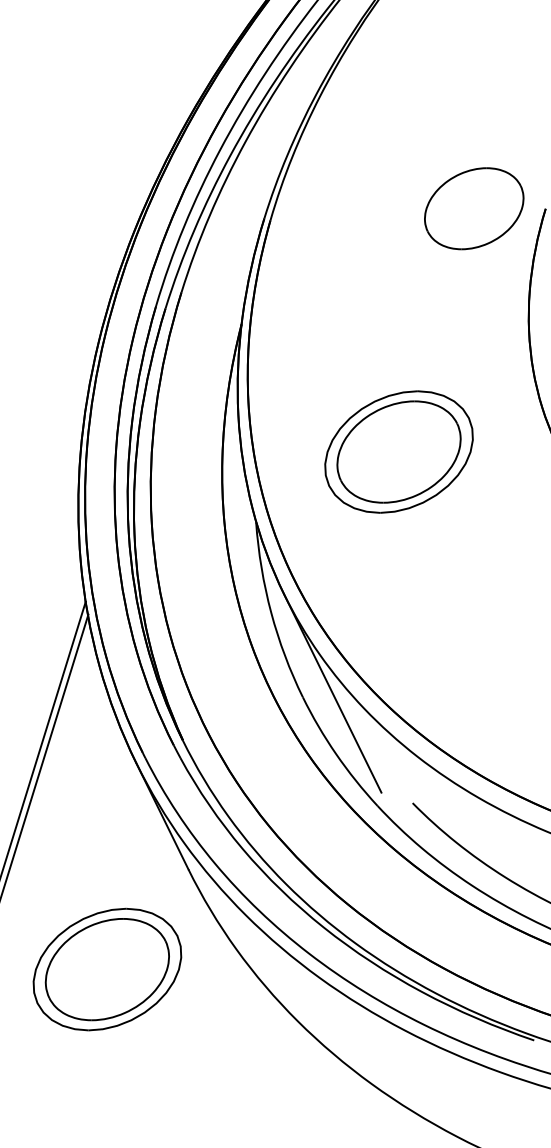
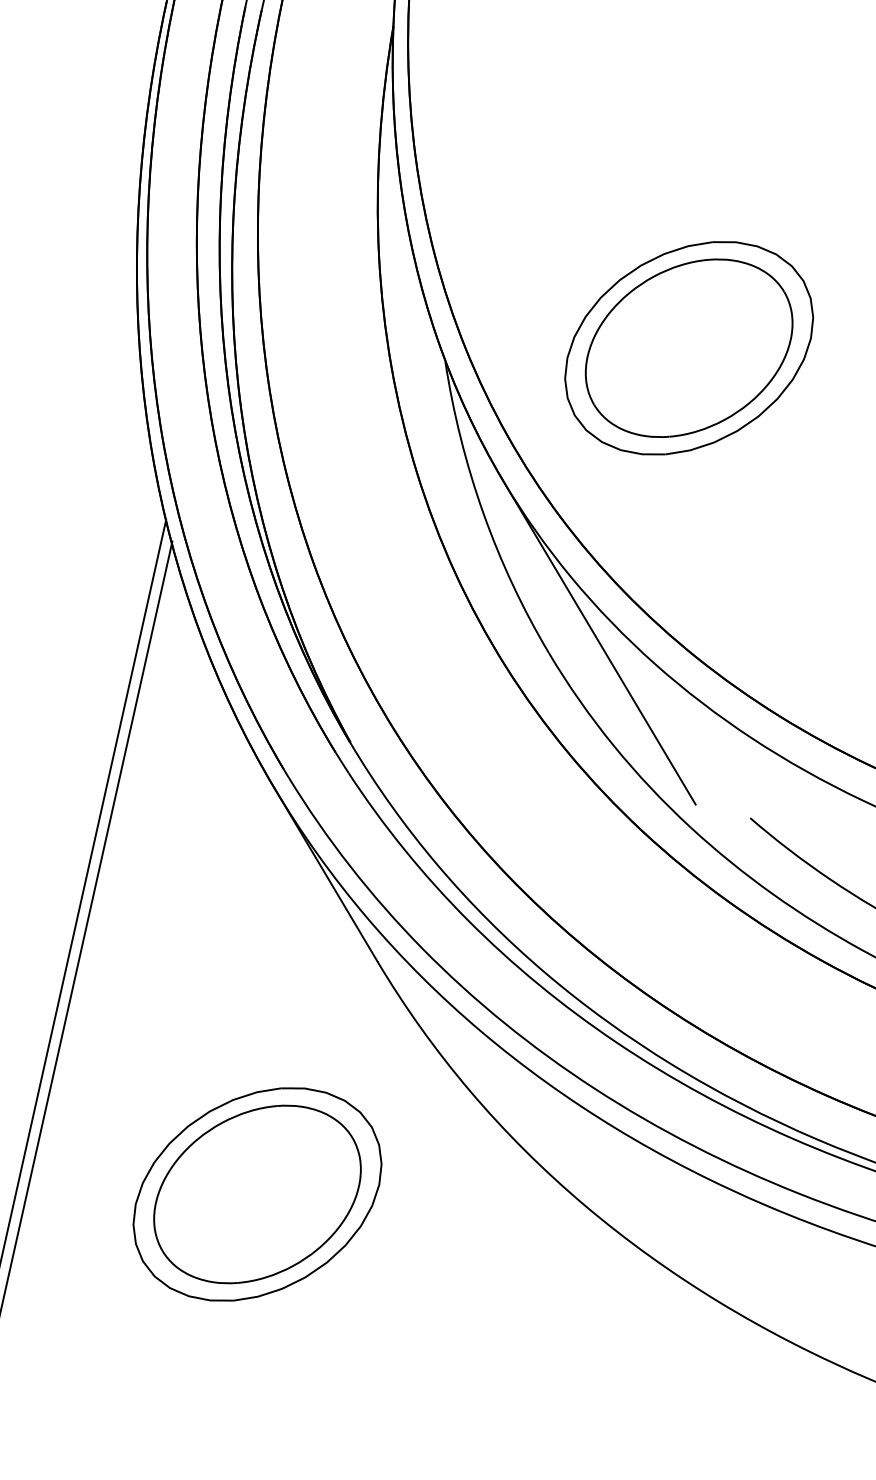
part: (398, 451) -> (688, 347), moved
part: (107, 969) -> (257, 1194), moved

